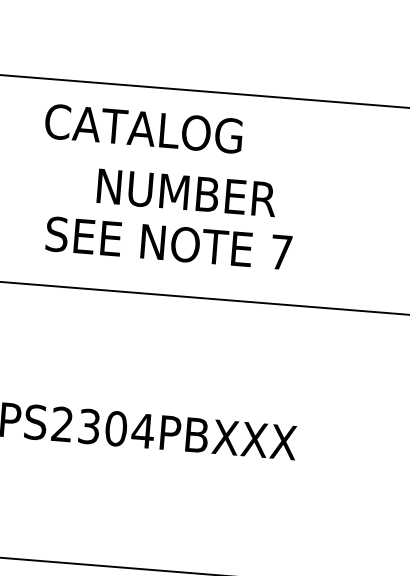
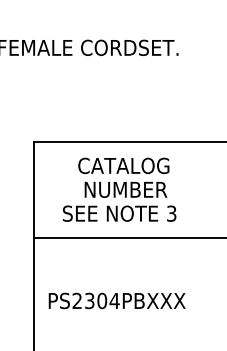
text: (143, 127) -> (123, 165), moved
text: (280, 251) -> (171, 213), 7 -> 3

